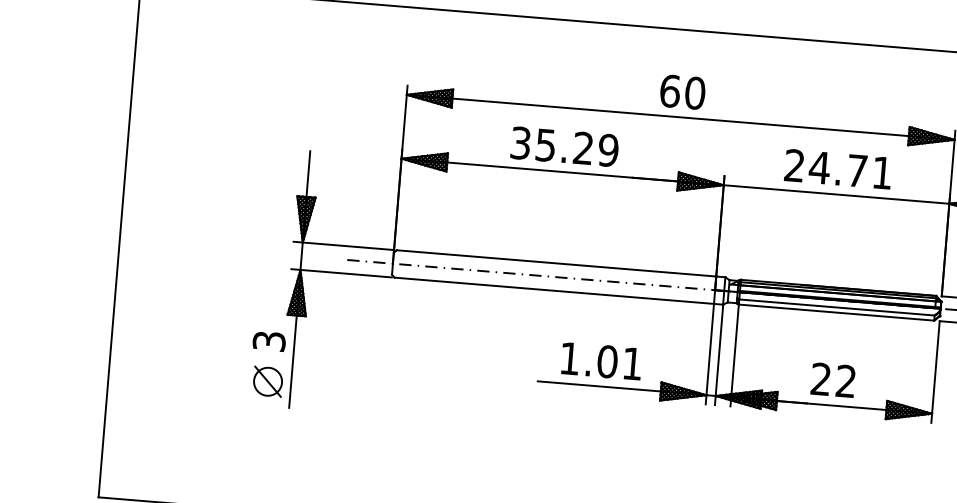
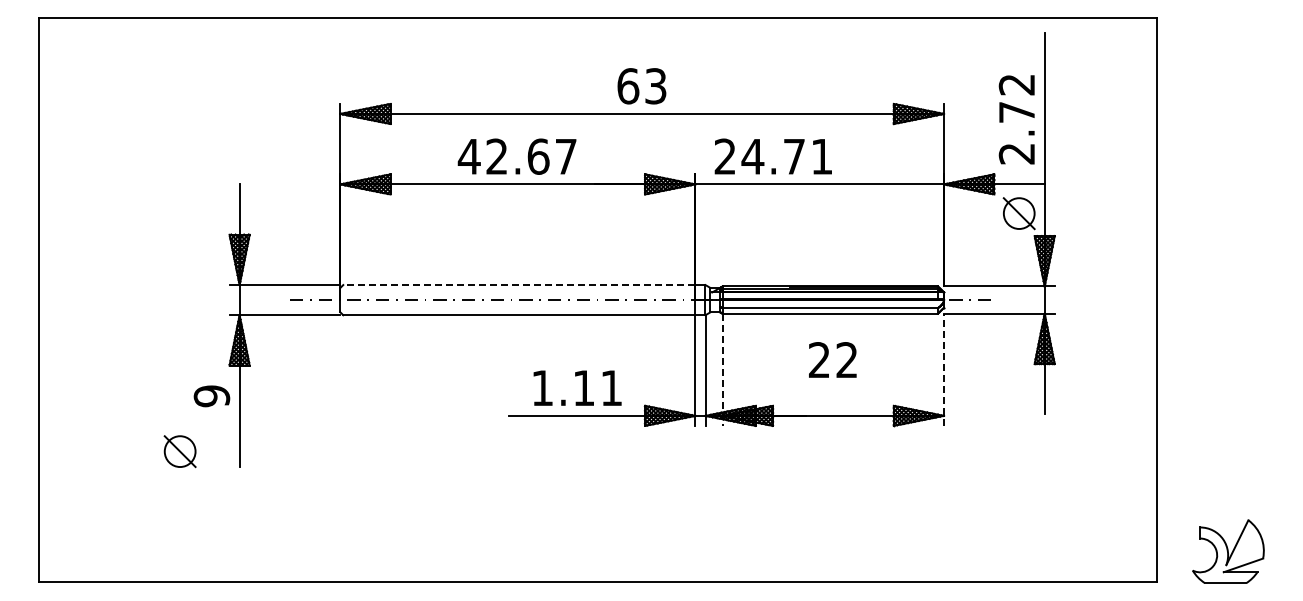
text: (694, 93) -> (655, 86), 60 -> 63
text: (563, 146) -> (516, 156), 35.29 -> 42.67
text: (837, 169) -> (772, 156), moved
line: (555, 263) -> (518, 285), solid -> dashed
text: (268, 341) -> (211, 396), 3 -> 9
line: (734, 356) -> (722, 370), solid -> dashed
text: (607, 362) -> (584, 388), 1.01 -> 1.11
line: (935, 371) -> (944, 369), solid -> dashed
text: (832, 379) -> (832, 359), moved
part: (267, 381) -> (179, 451), moved

